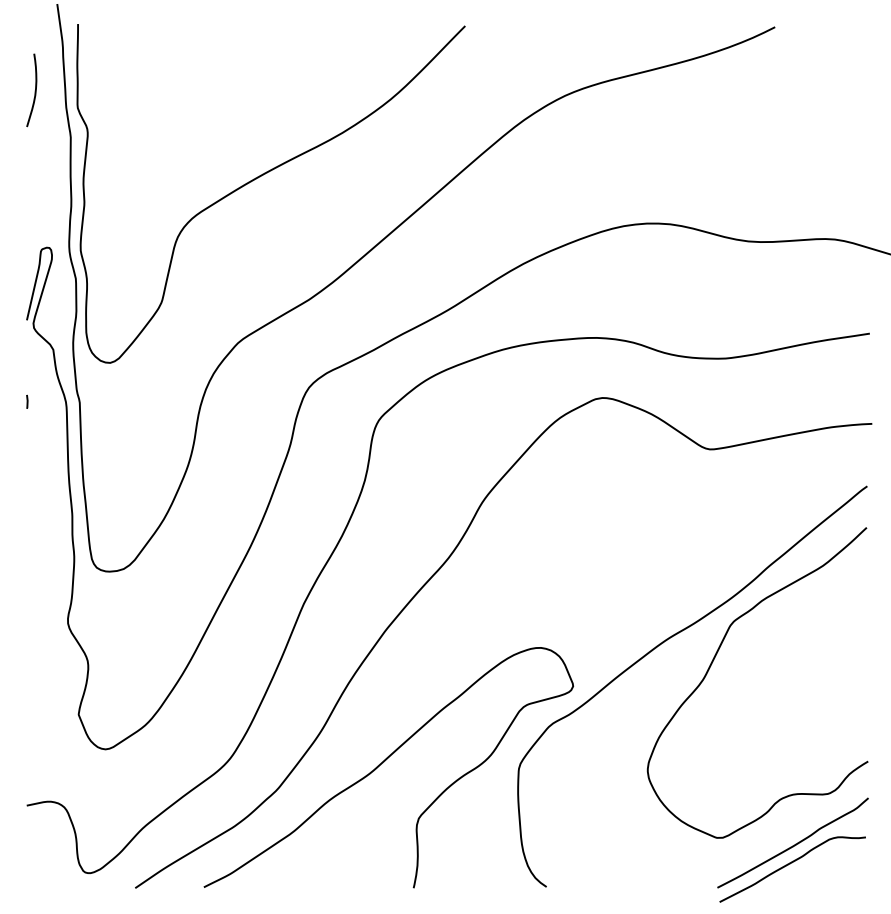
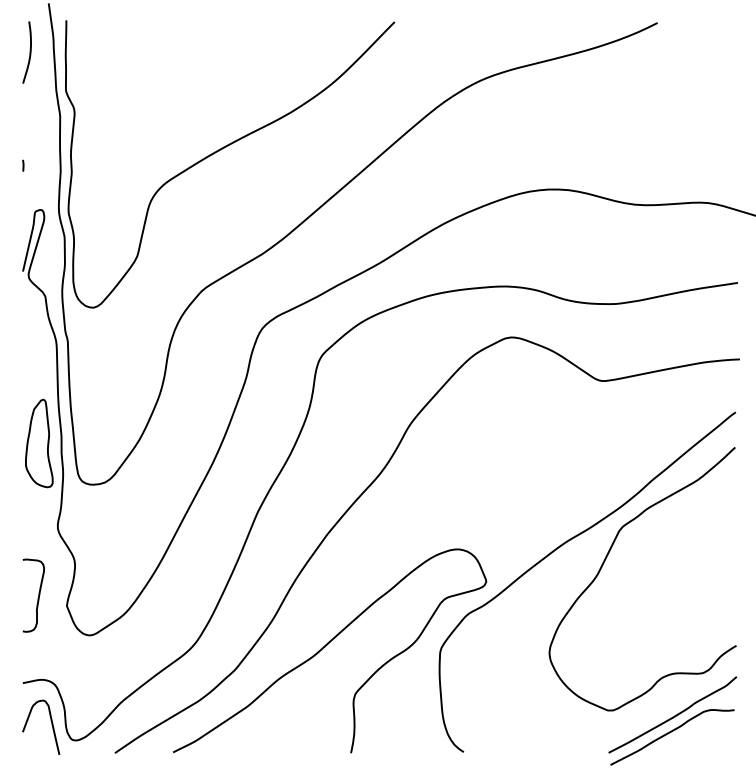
curve: (34, 90) -> (29, 52), moved
line: (27, 401) -> (23, 165), moved
part: (46, 523) -> (39, 443), added
curve: (45, 702) -> (38, 595), added
curve: (60, 855) -> (51, 725), added

